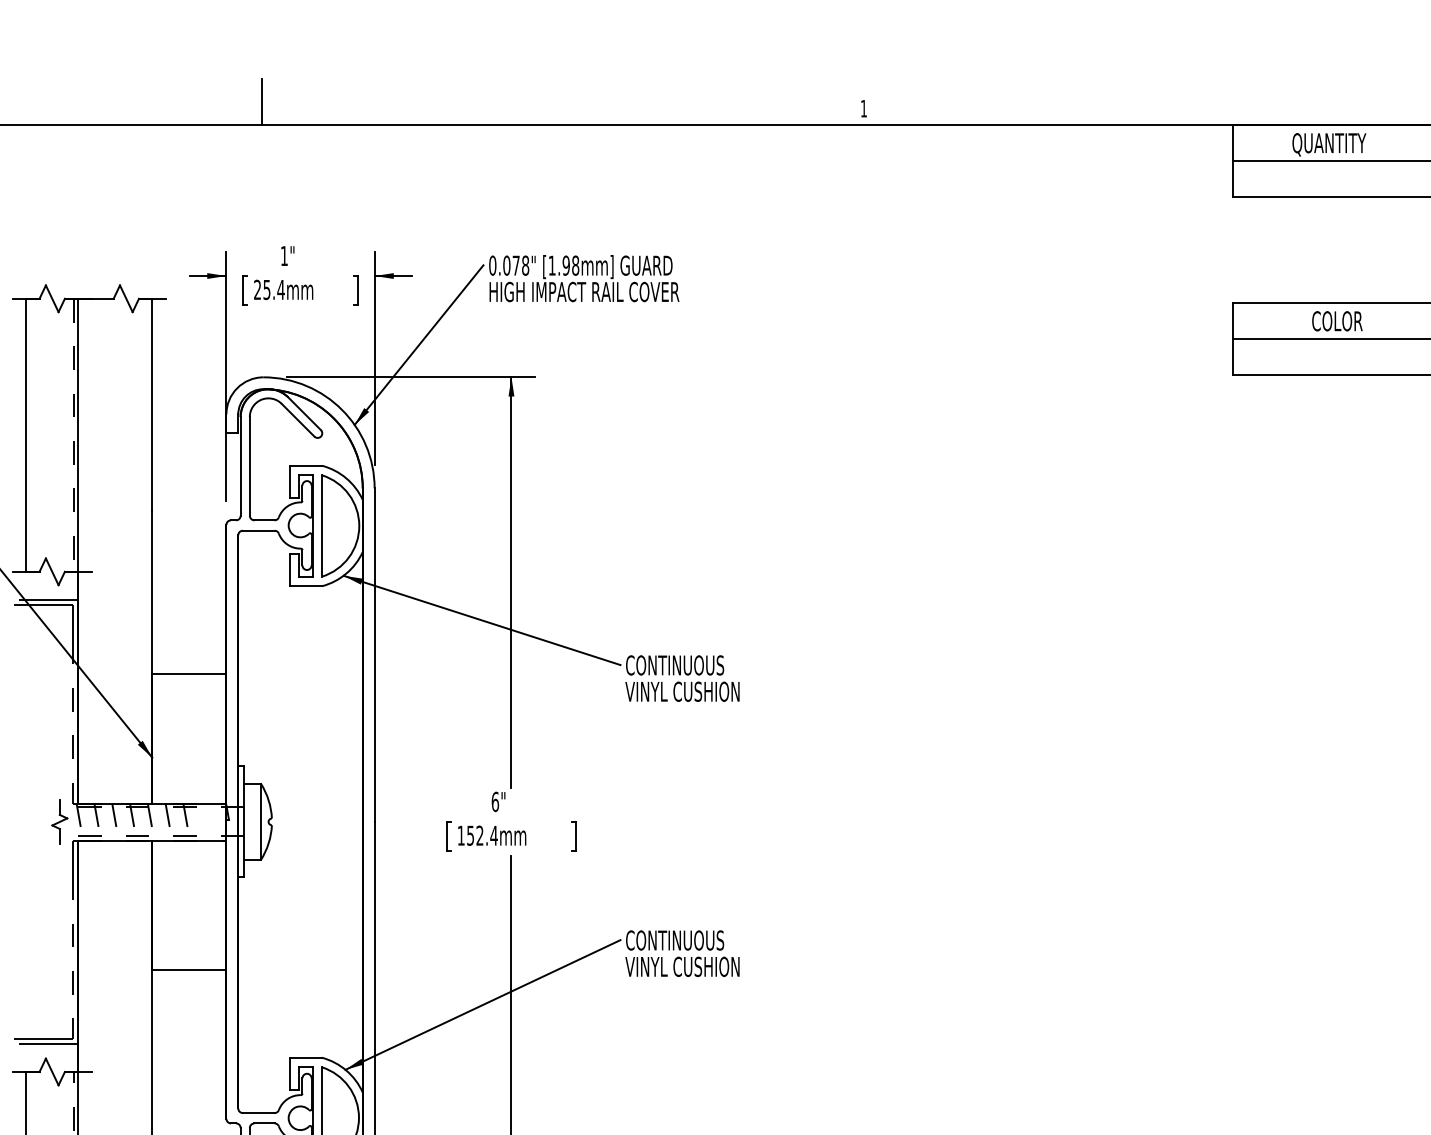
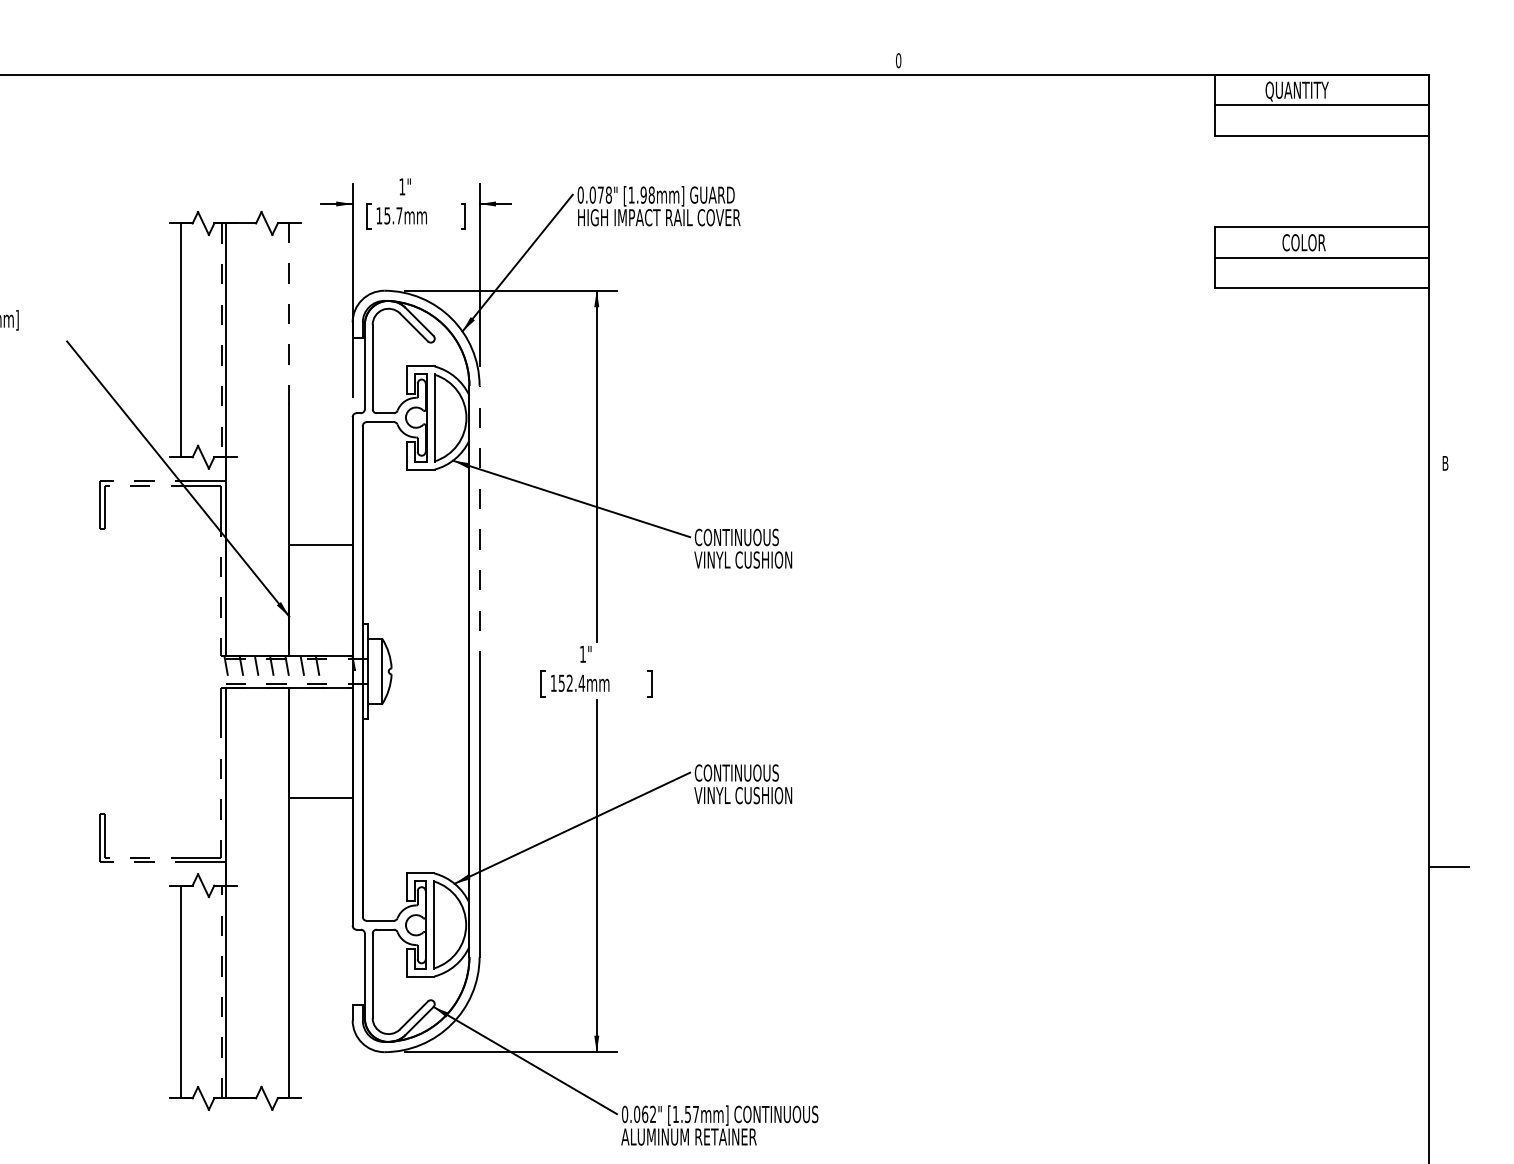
line: (261, 101) -> (382, 54), removed
text: (863, 108) -> (898, 60), 1 -> 0
text: (269, 289) -> (389, 215), 25.4mm -> 15.7mm
line: (152, 405) -> (289, 314), solid -> dashed
line: (374, 654) -> (479, 528), solid -> dashed
text: (494, 800) -> (582, 653), 6" -> 1"
part: (59, 821) -> (209, 671), removed

